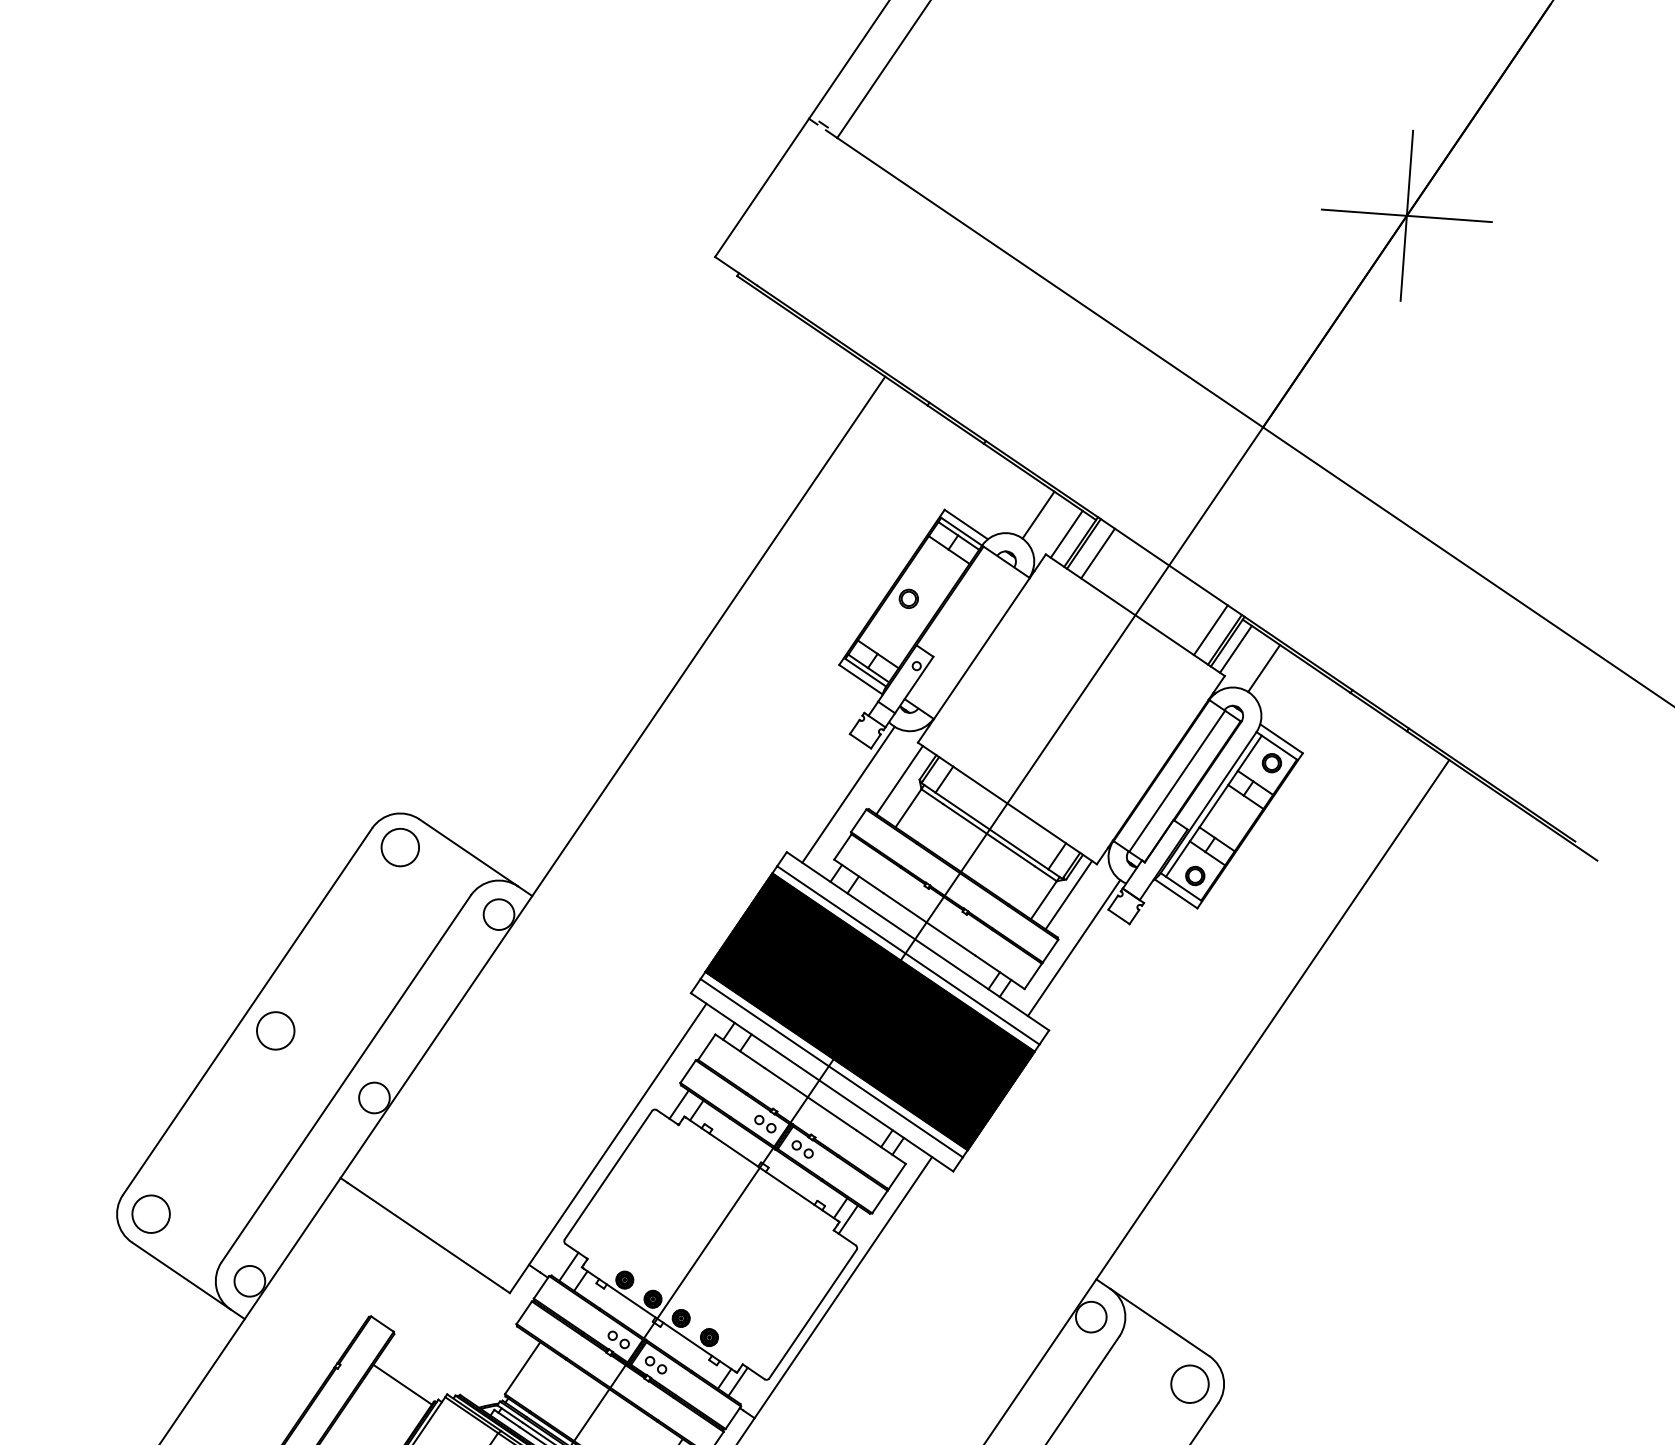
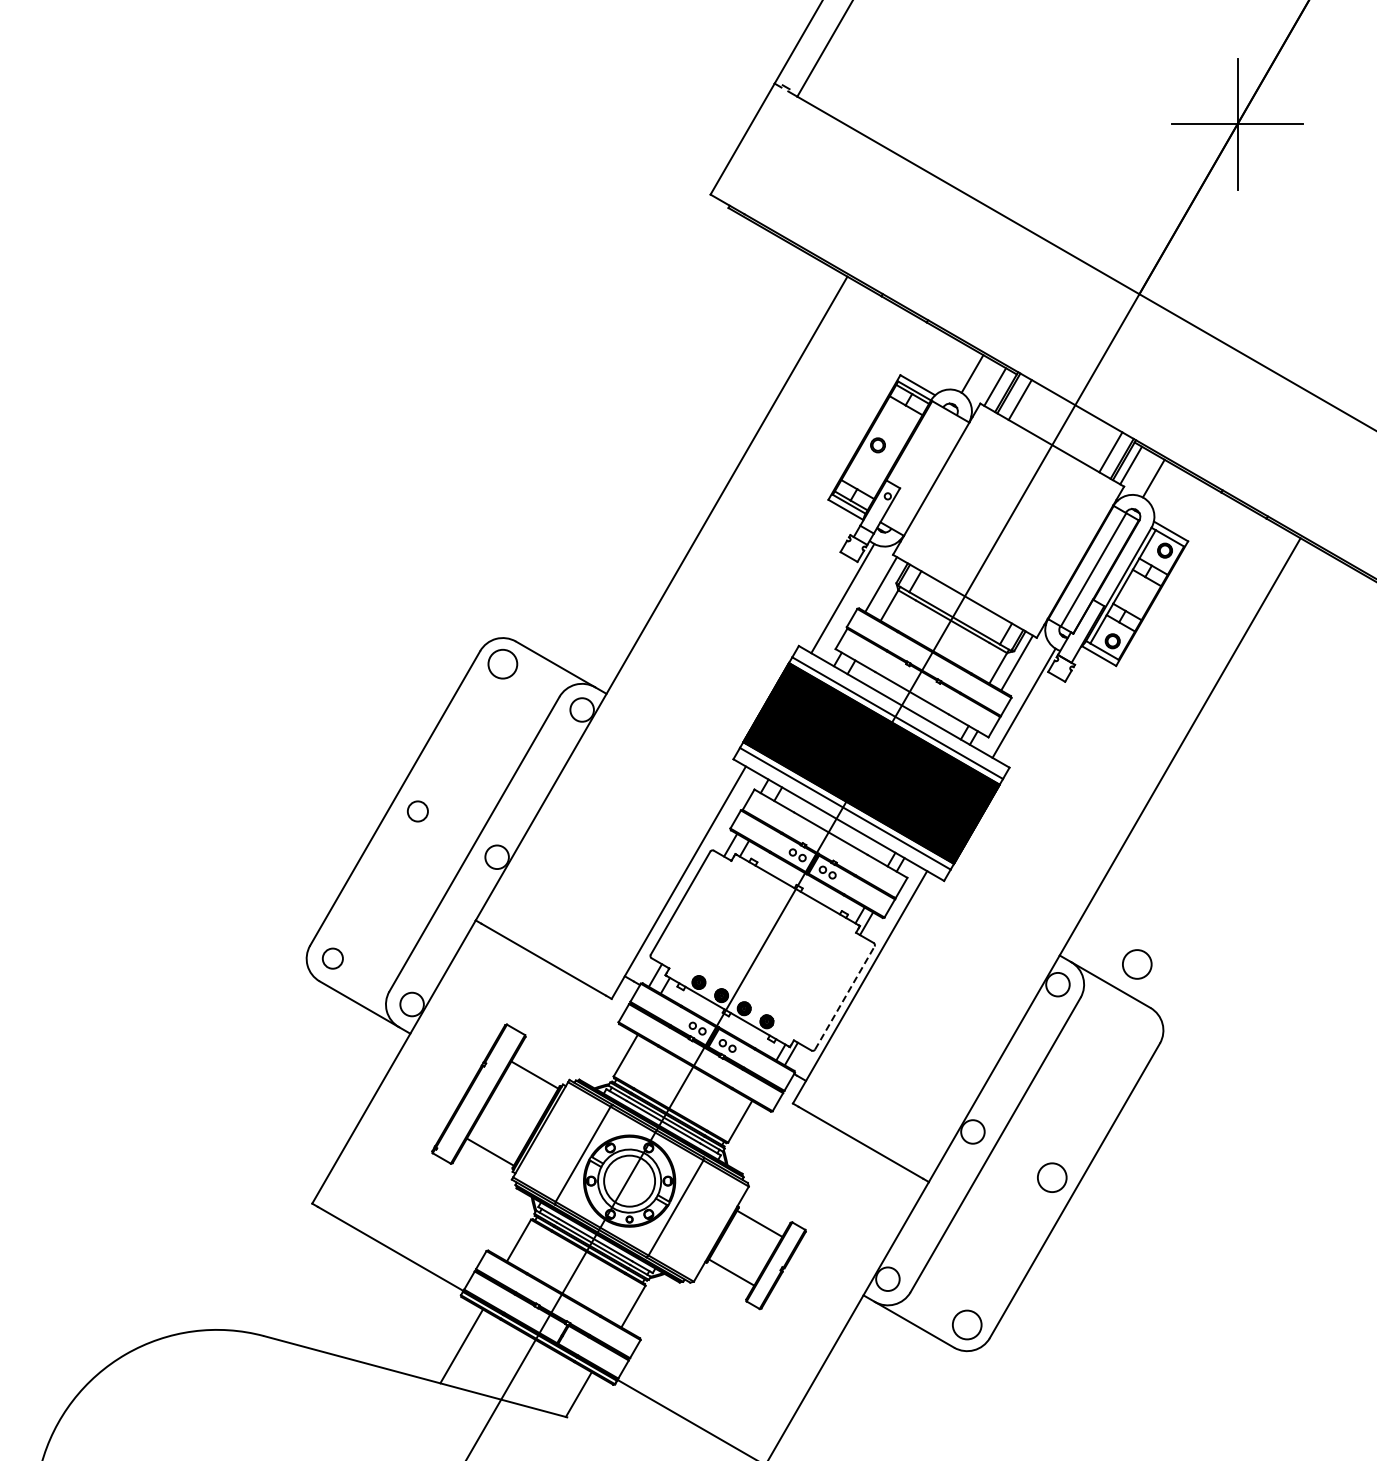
circle: (275, 1030) -> (417, 811), size x0.7
circle: (150, 1213) -> (332, 958), size x0.7
line: (812, 1314) -> (844, 998), solid -> dashed
circle: (1190, 1384) -> (1137, 964), moved

